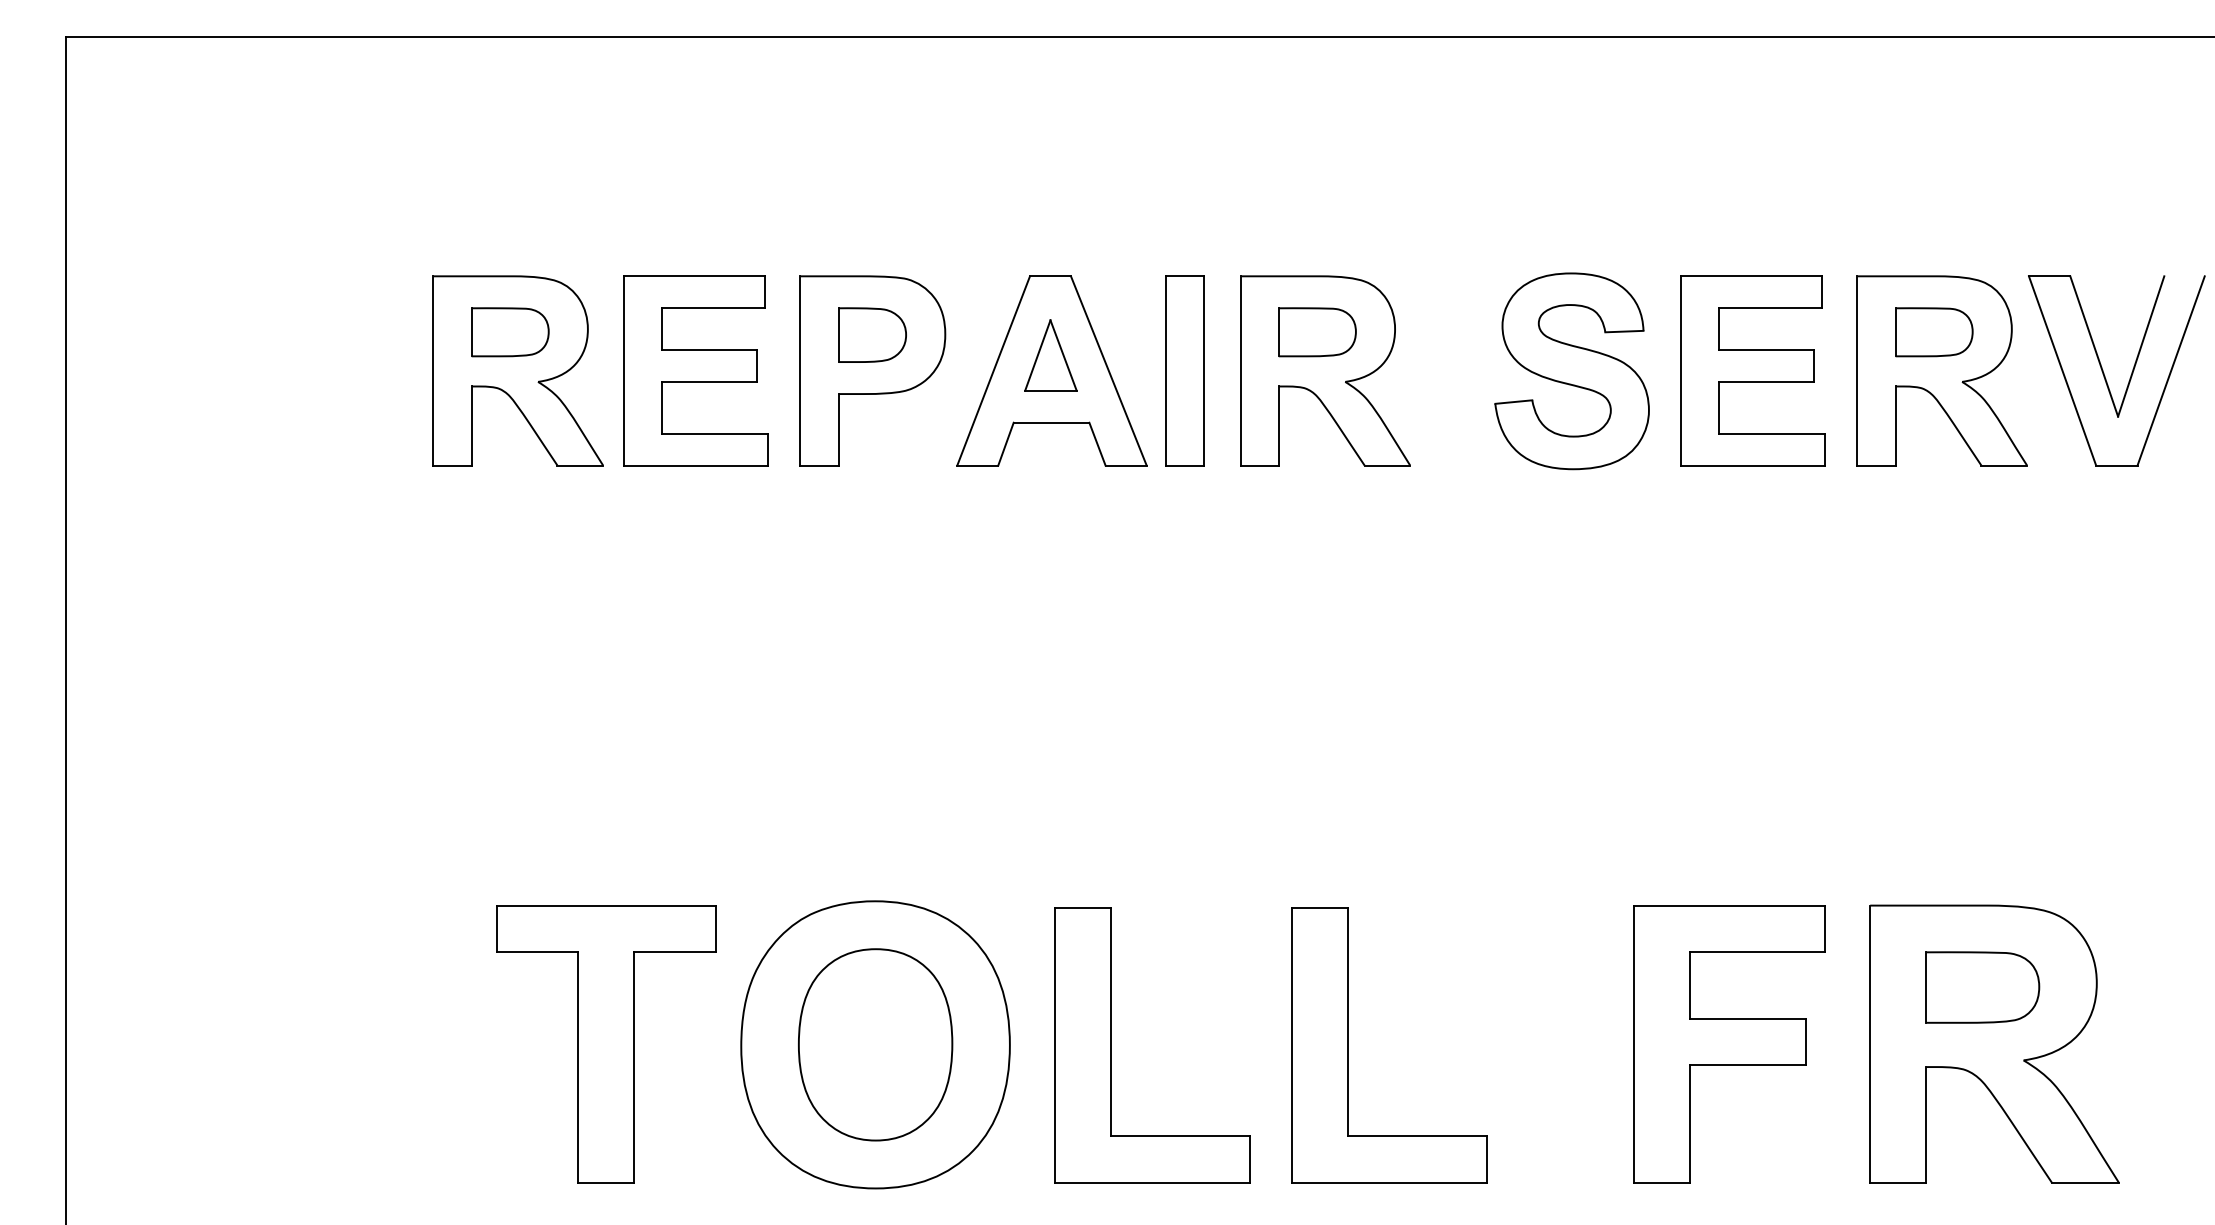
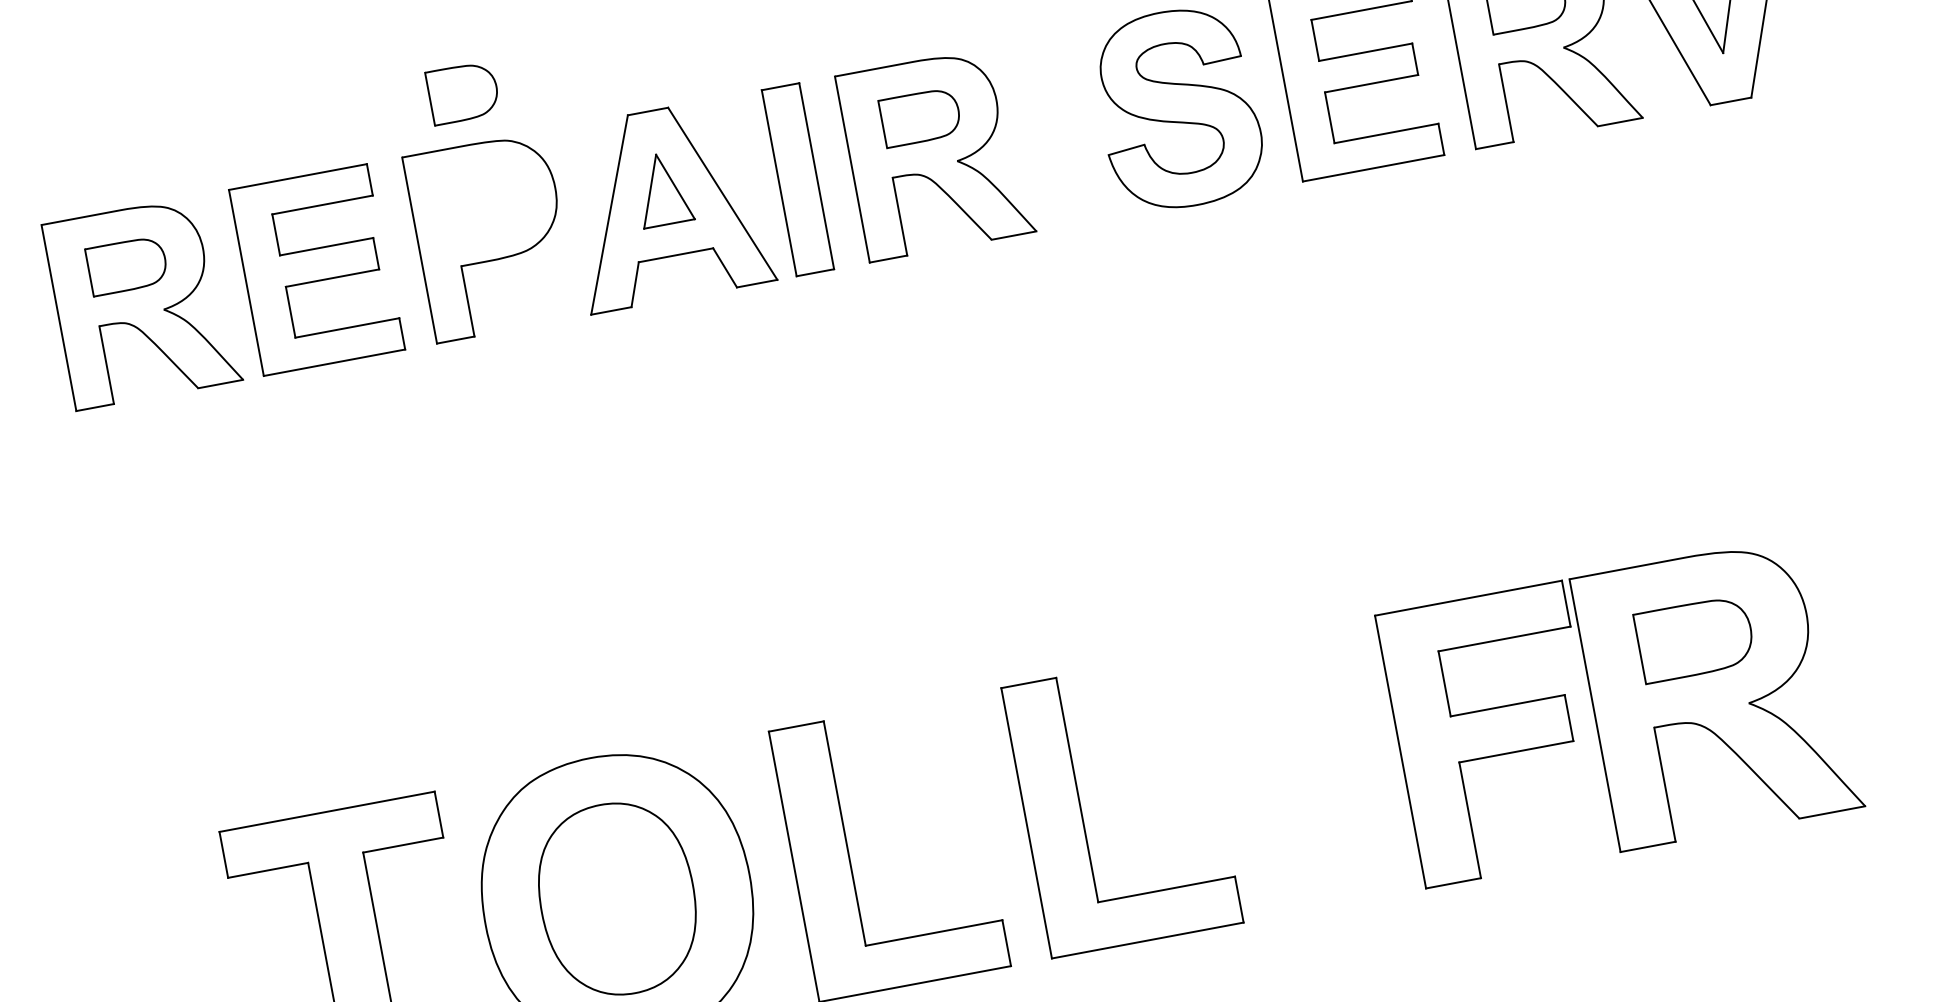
part: (872, 334) -> (463, 92), moved
part: (1729, 1044) -> (1494, 734), moved

